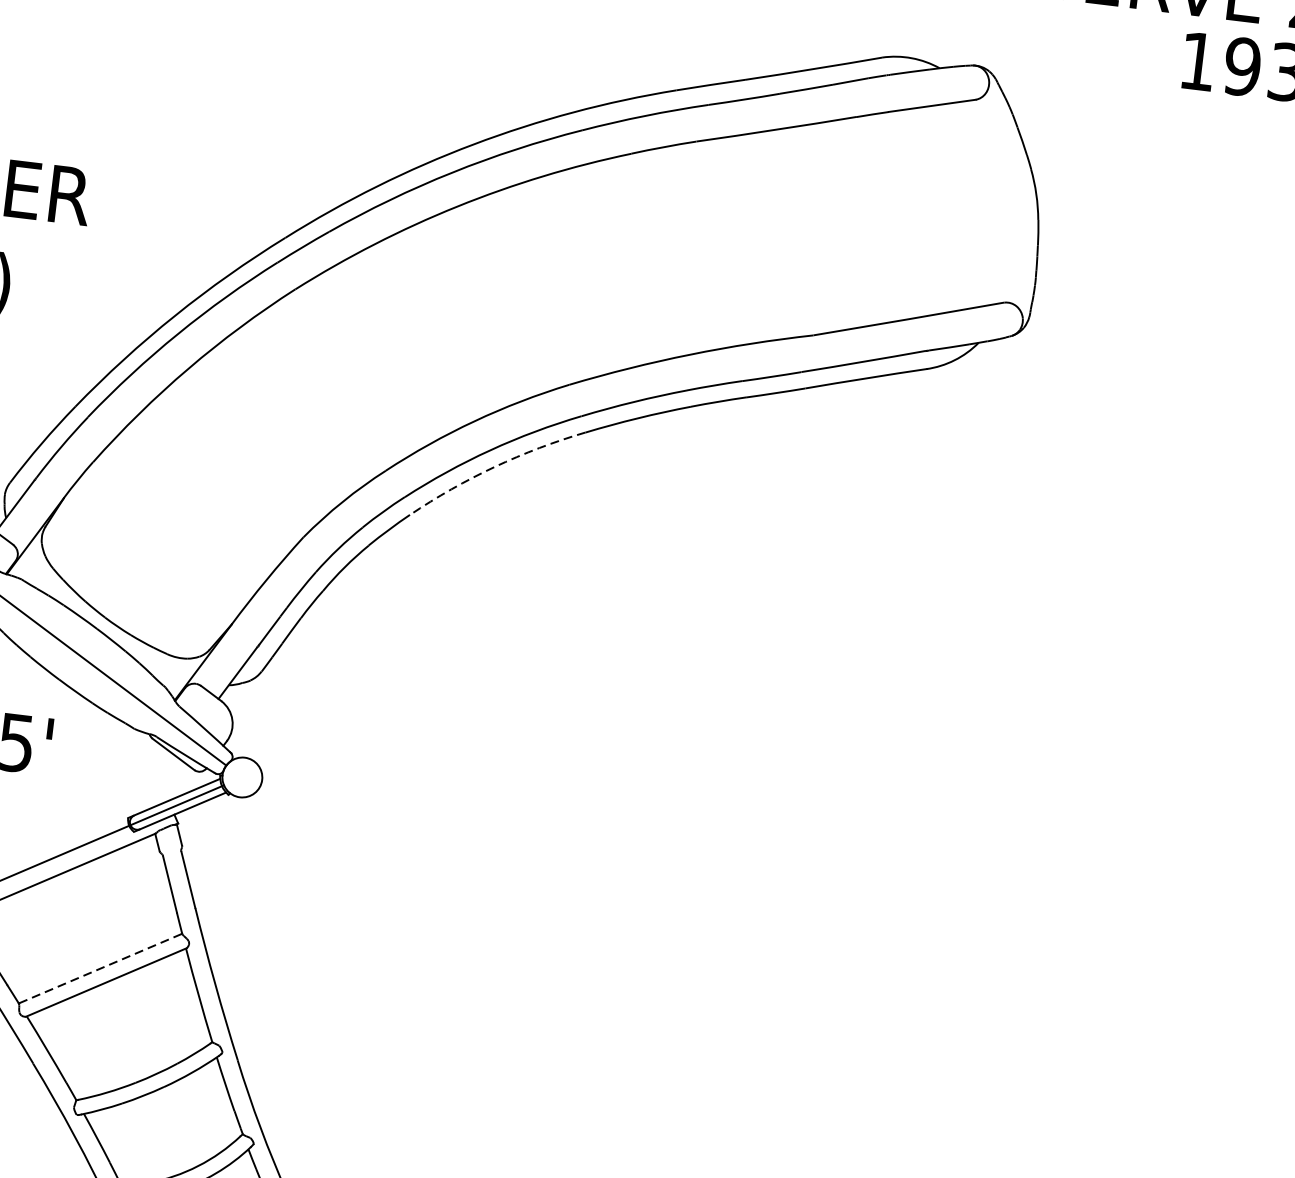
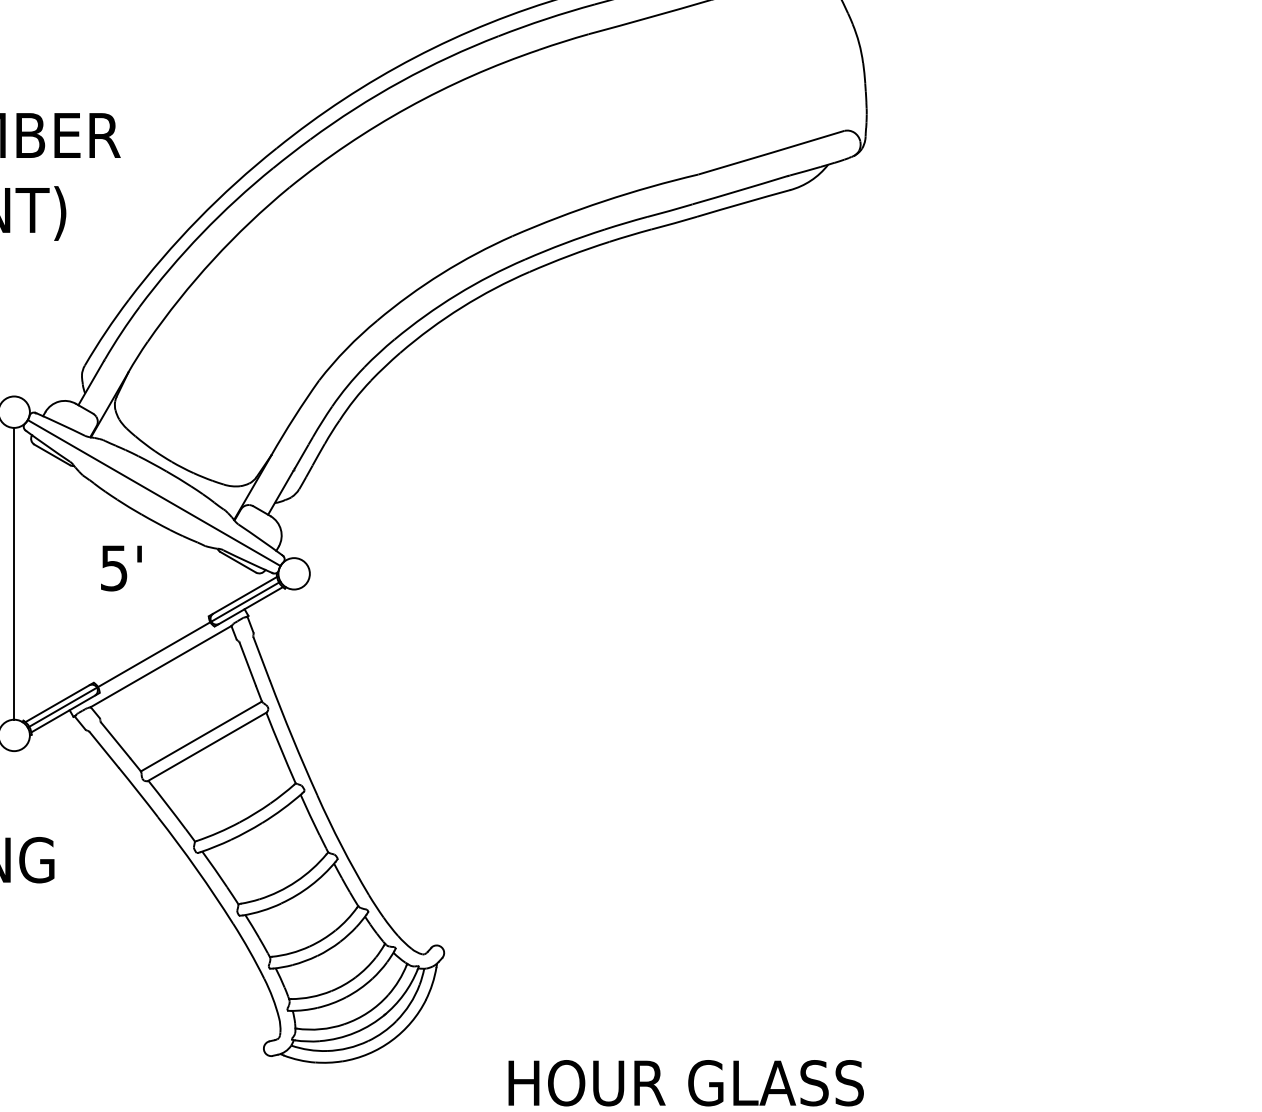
arc: (494, 466) -> (461, 307), dashed -> solid
line: (100, 968) -> (201, 736), dashed -> solid

